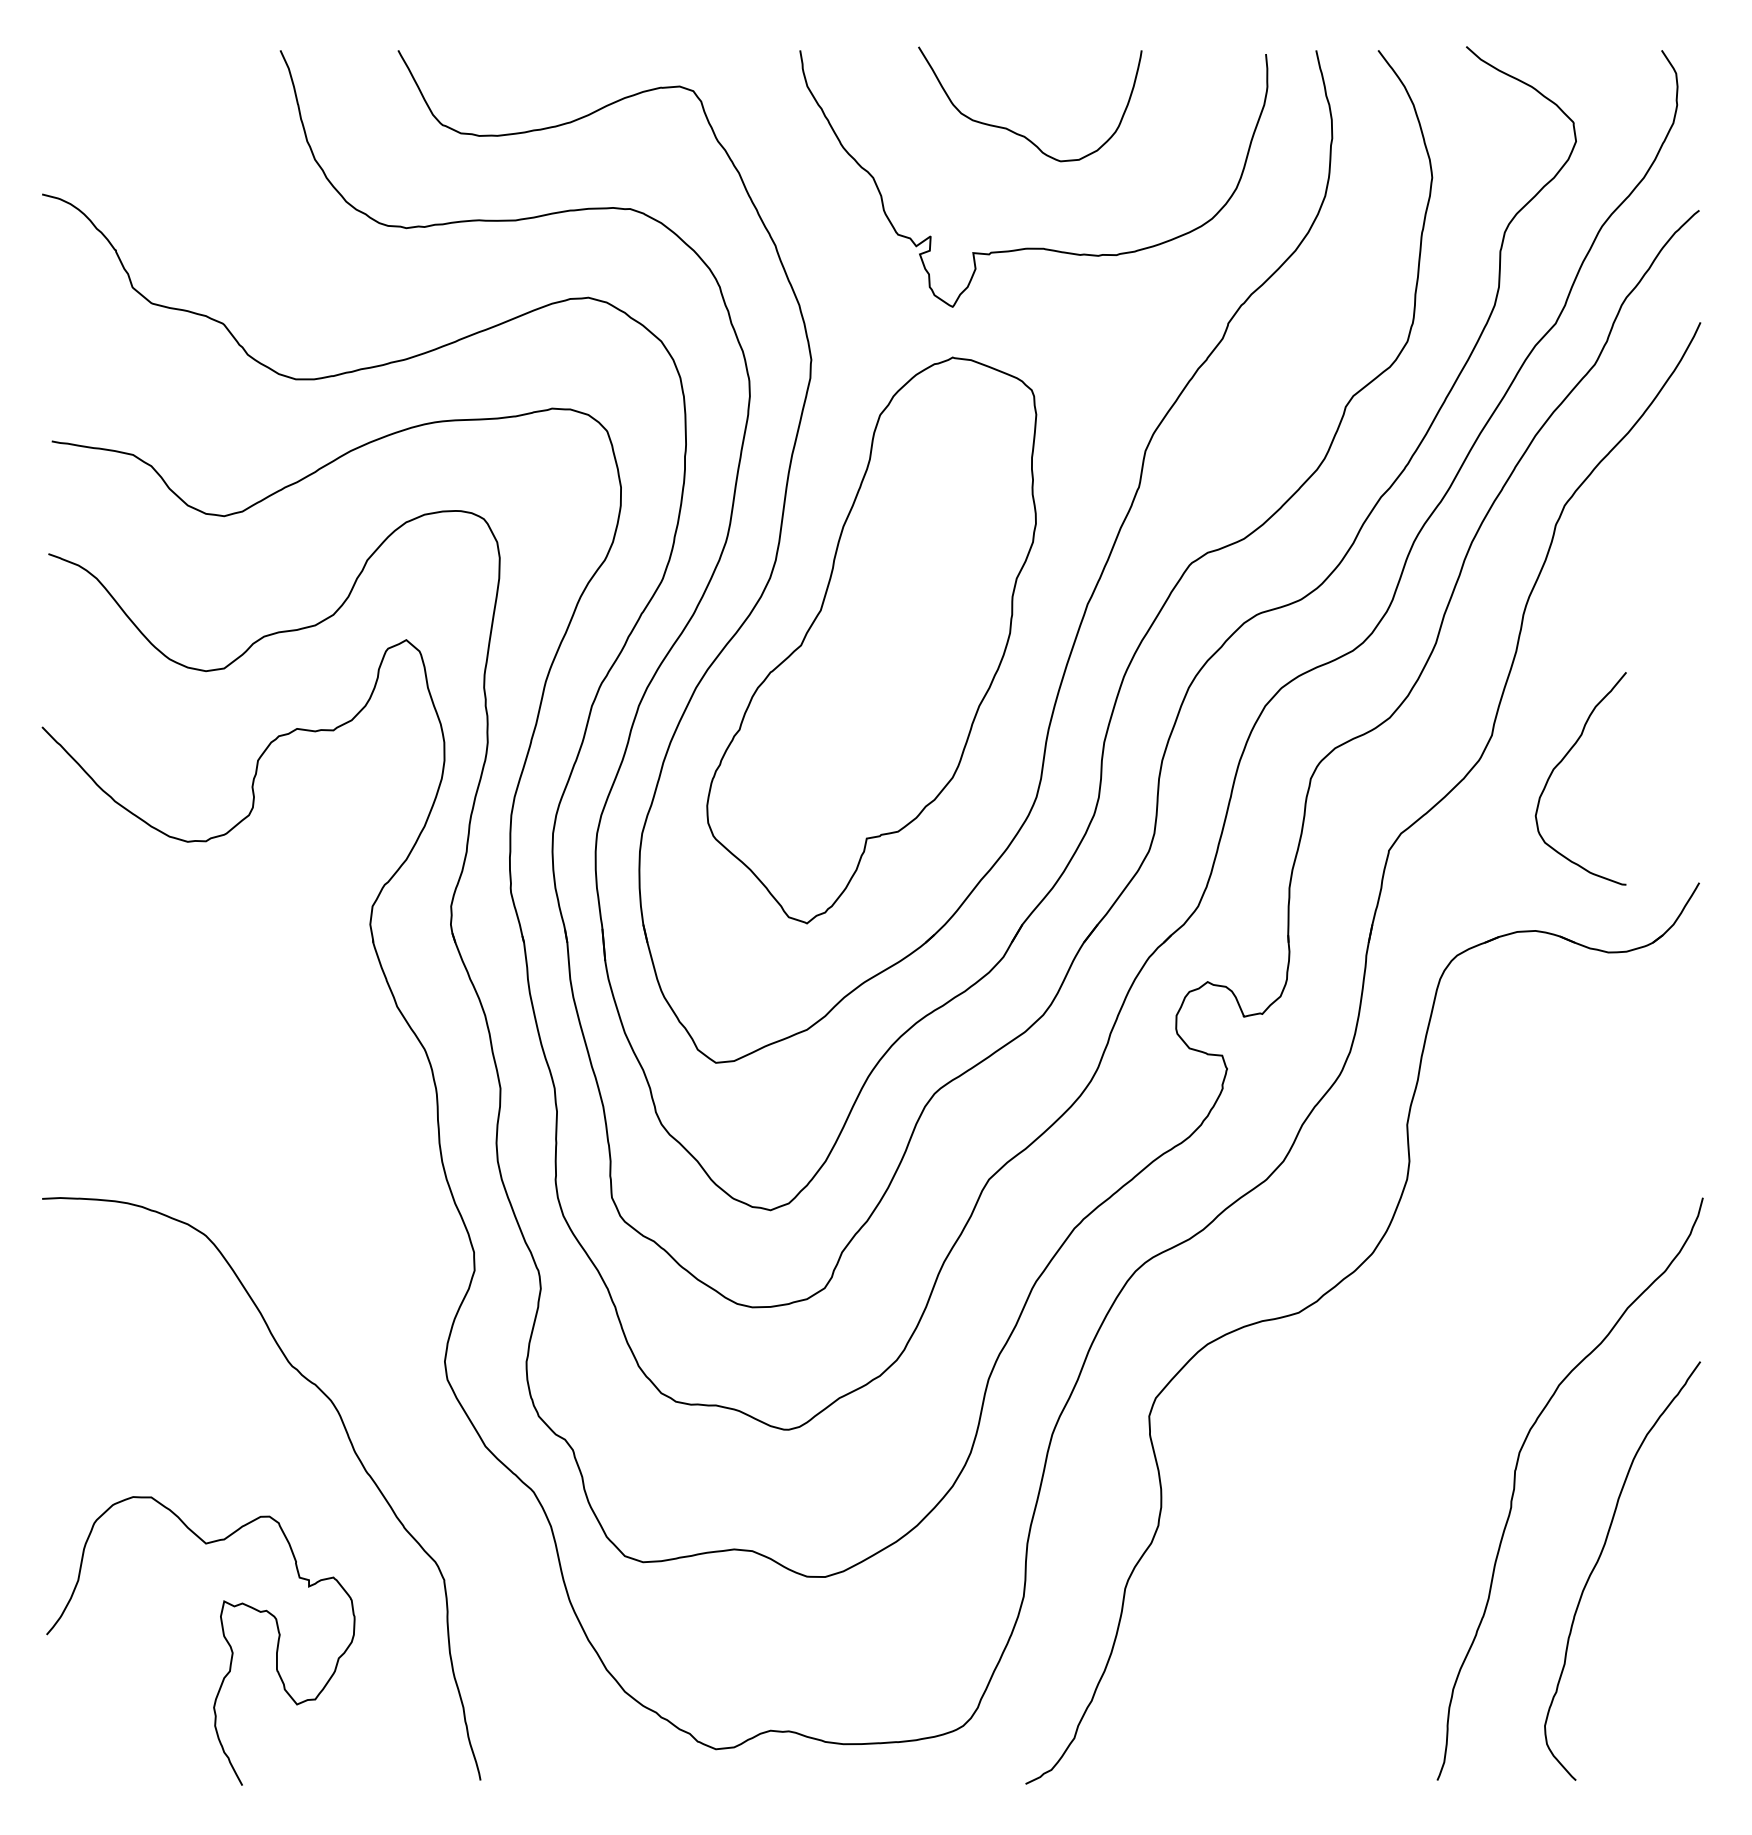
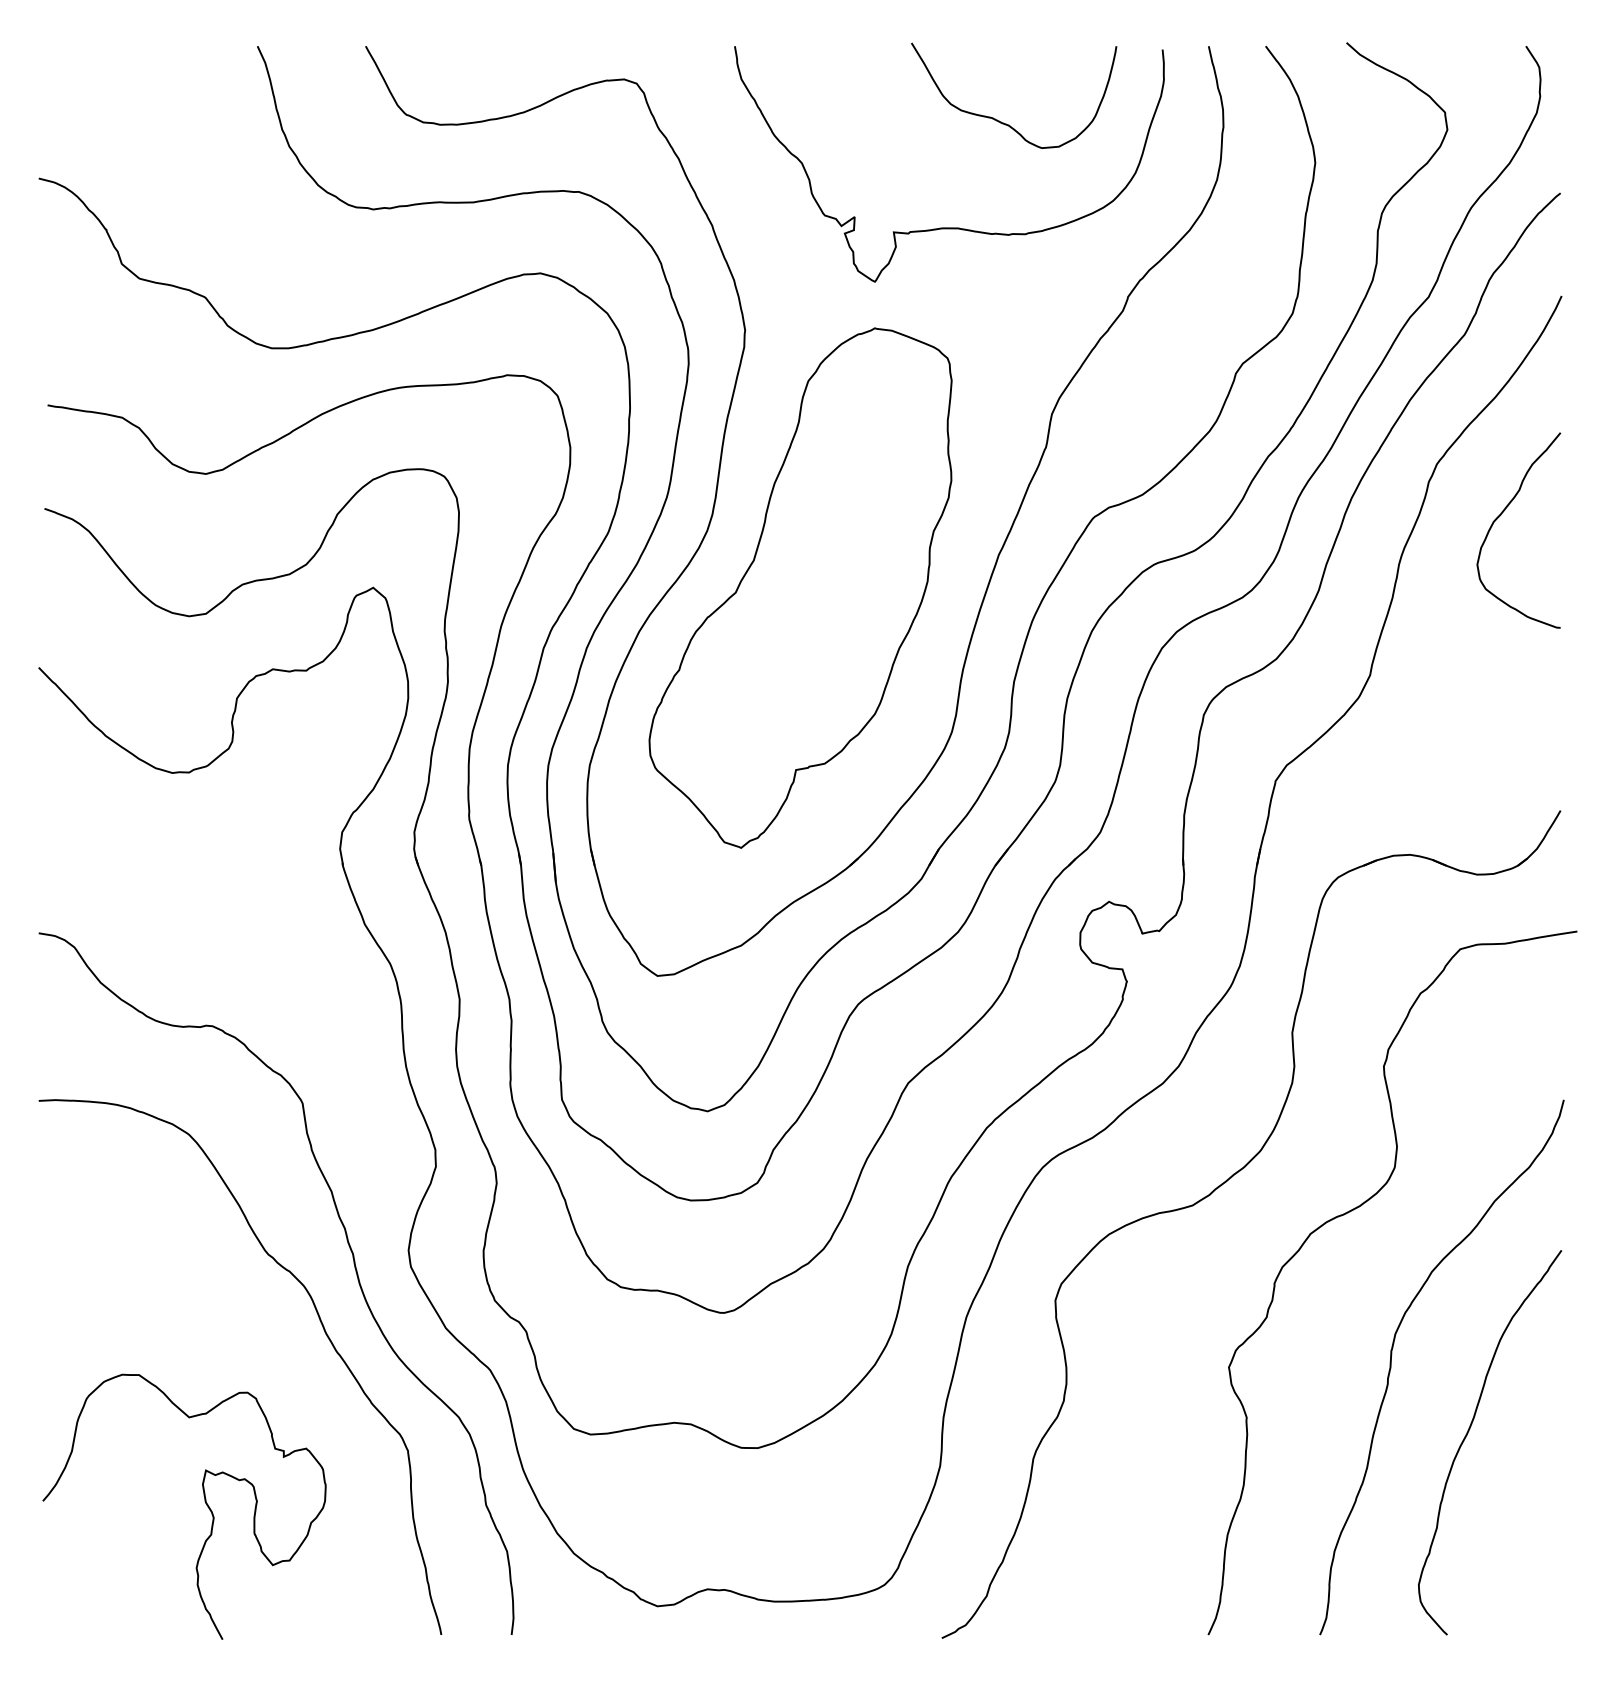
curve: (1016, 132) -> (1001, 121), moved
curve: (1562, 761) -> (1501, 514), moved
curve: (1477, 1316) -> (1356, 1208), added
curve: (385, 1379) -> (354, 1266), added

